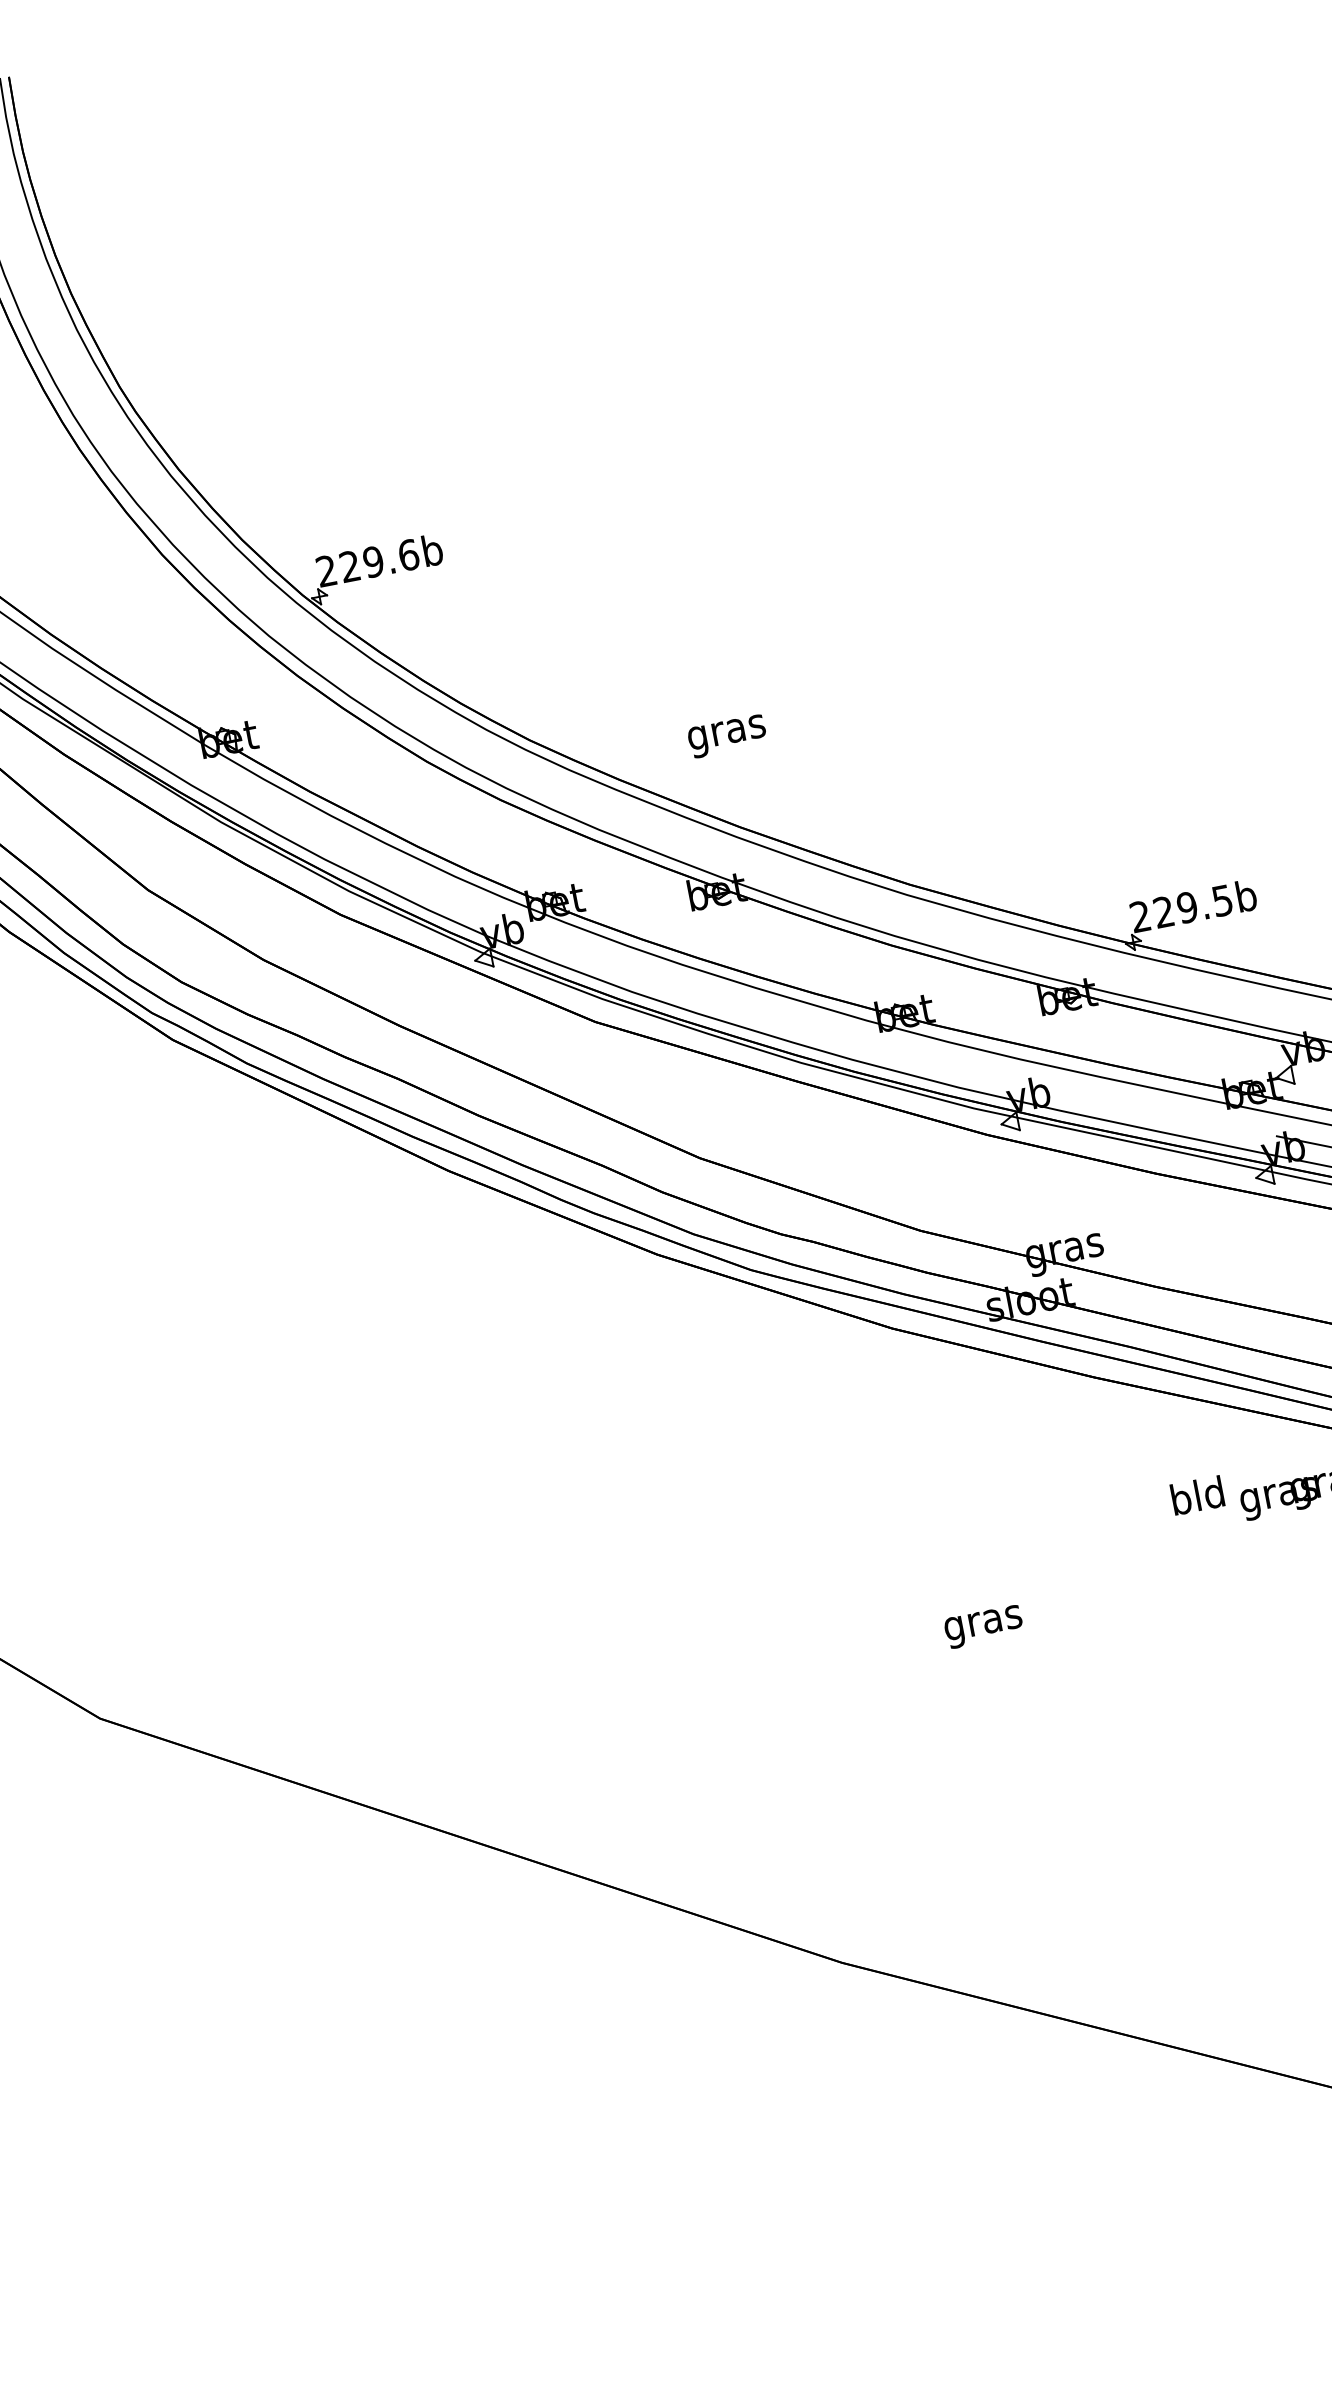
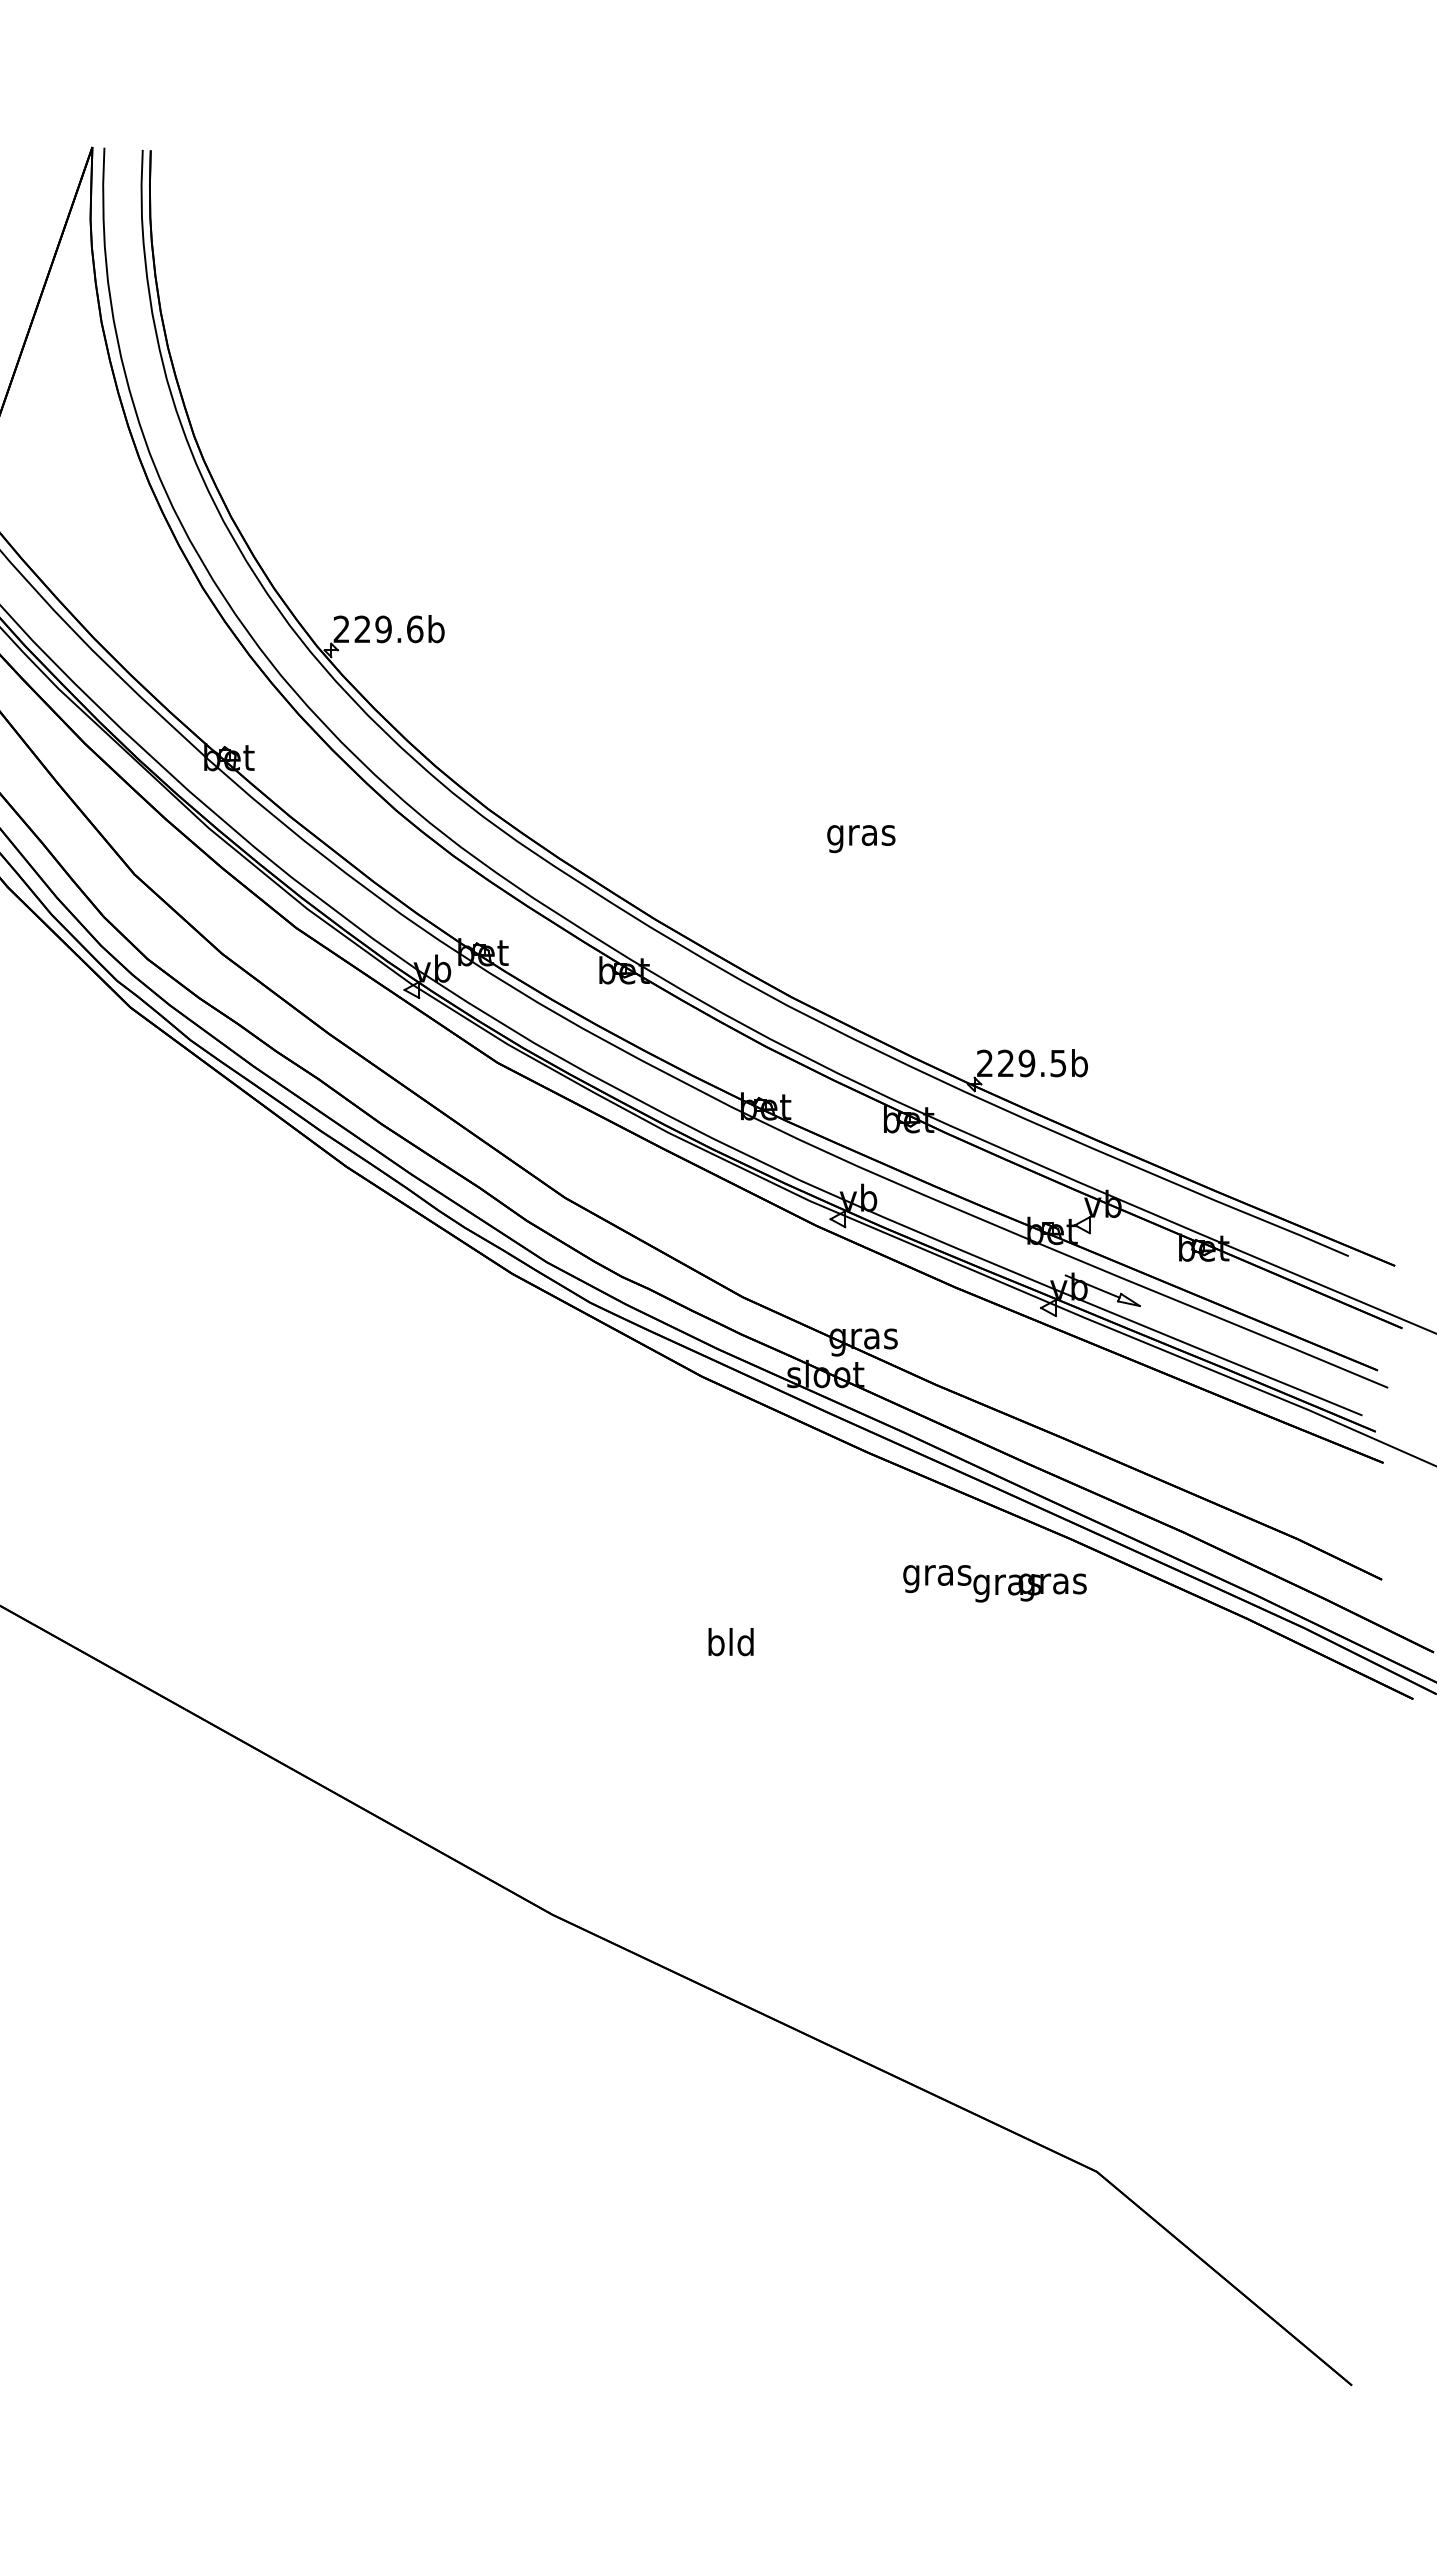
text: (727, 736) -> (861, 839), moved
text: (1198, 1499) -> (937, 1575), bld -> gras
text: (983, 1622) -> (731, 1645), gras -> bld

